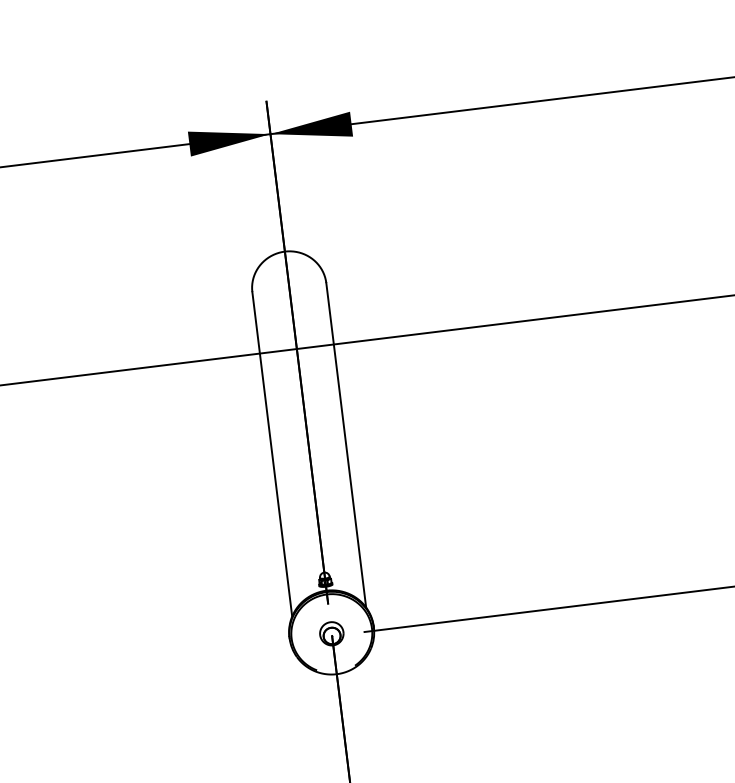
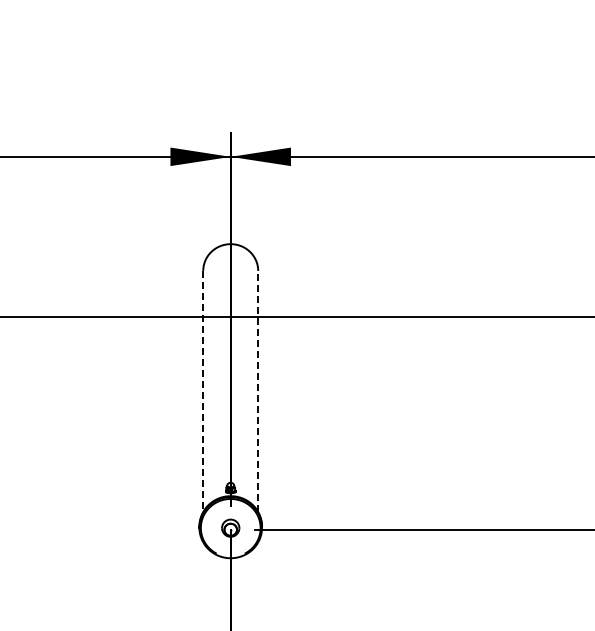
line: (346, 445) -> (258, 391), solid -> dashed
line: (272, 454) -> (203, 391), solid -> dashed

